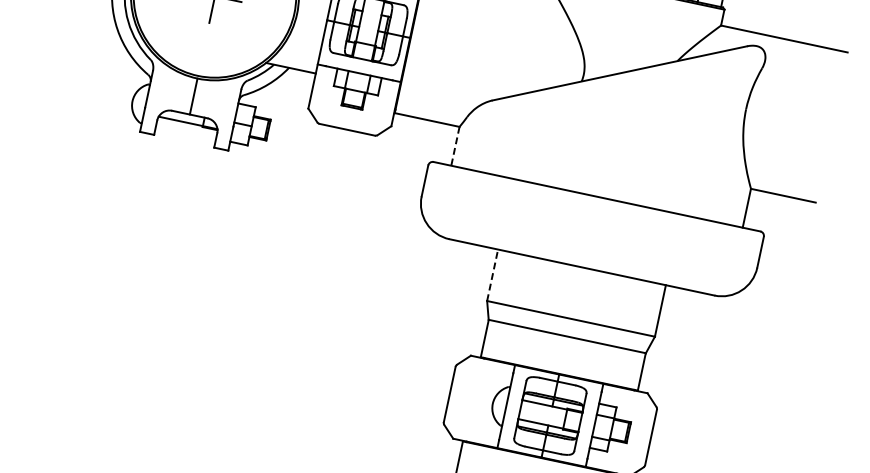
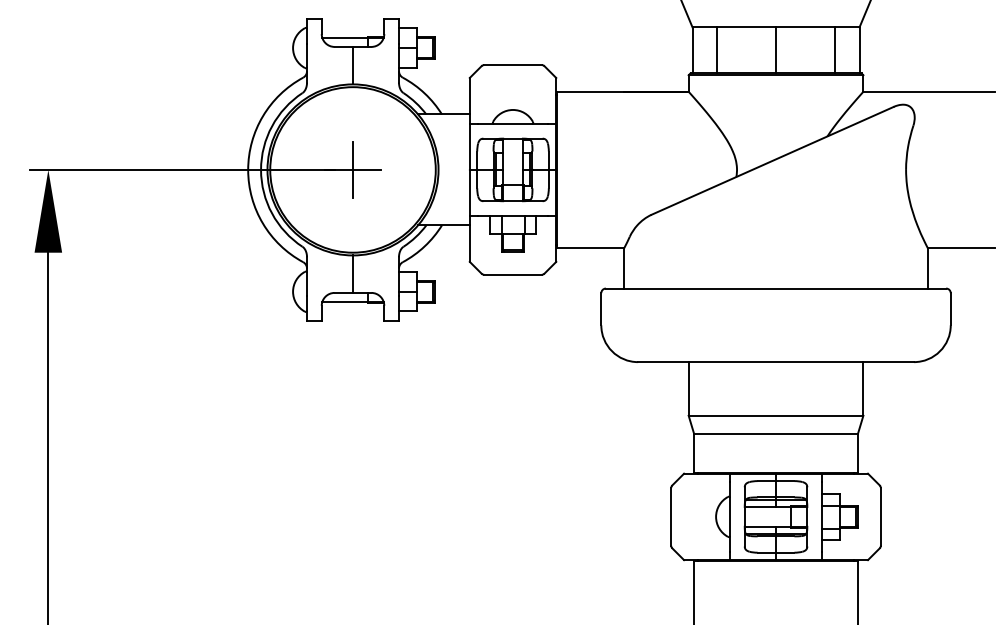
line: (455, 146) -> (624, 268), dashed -> solid
line: (492, 274) -> (688, 388), dashed -> solid

